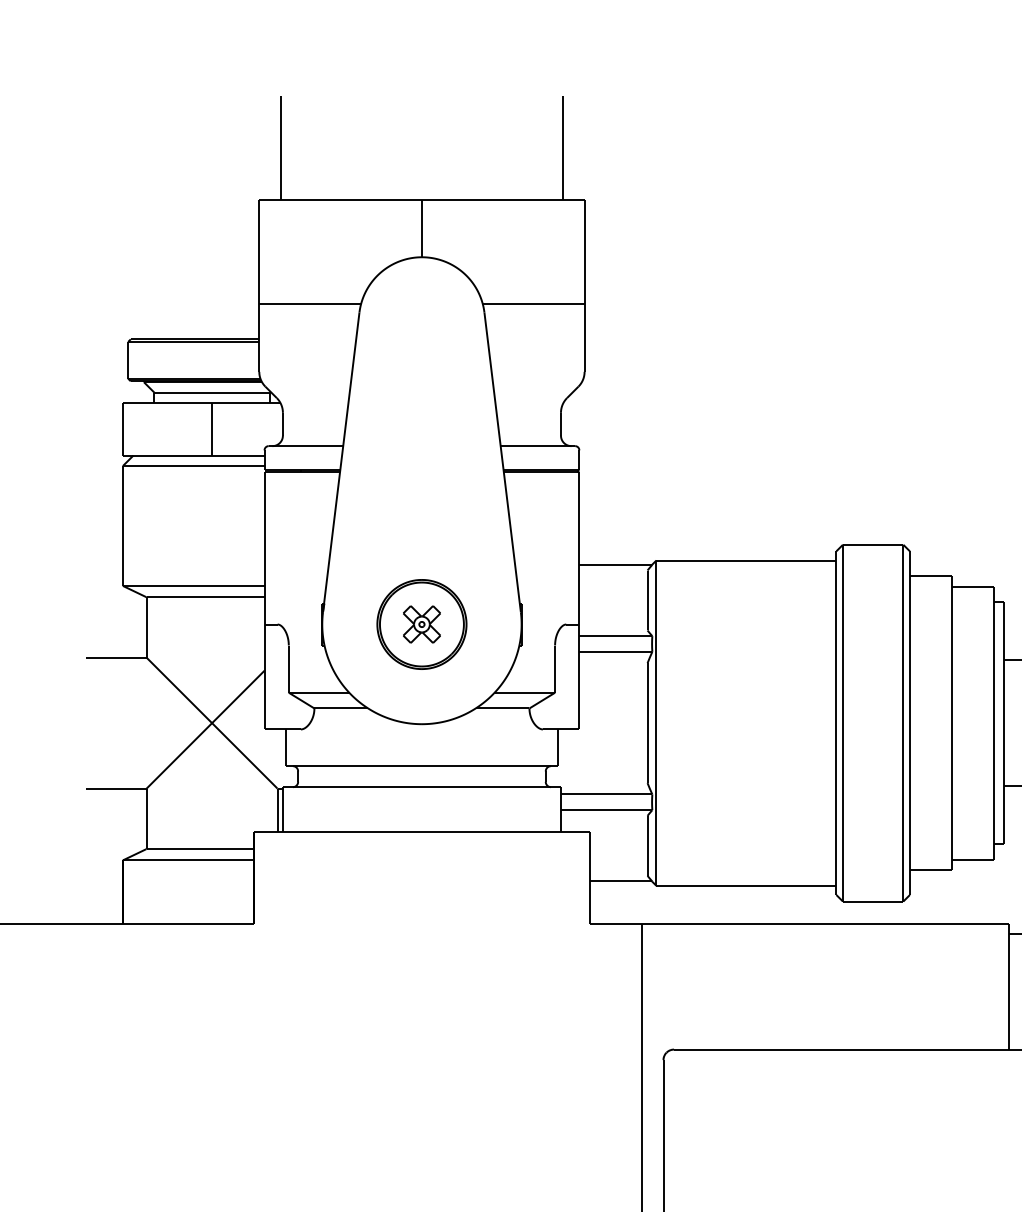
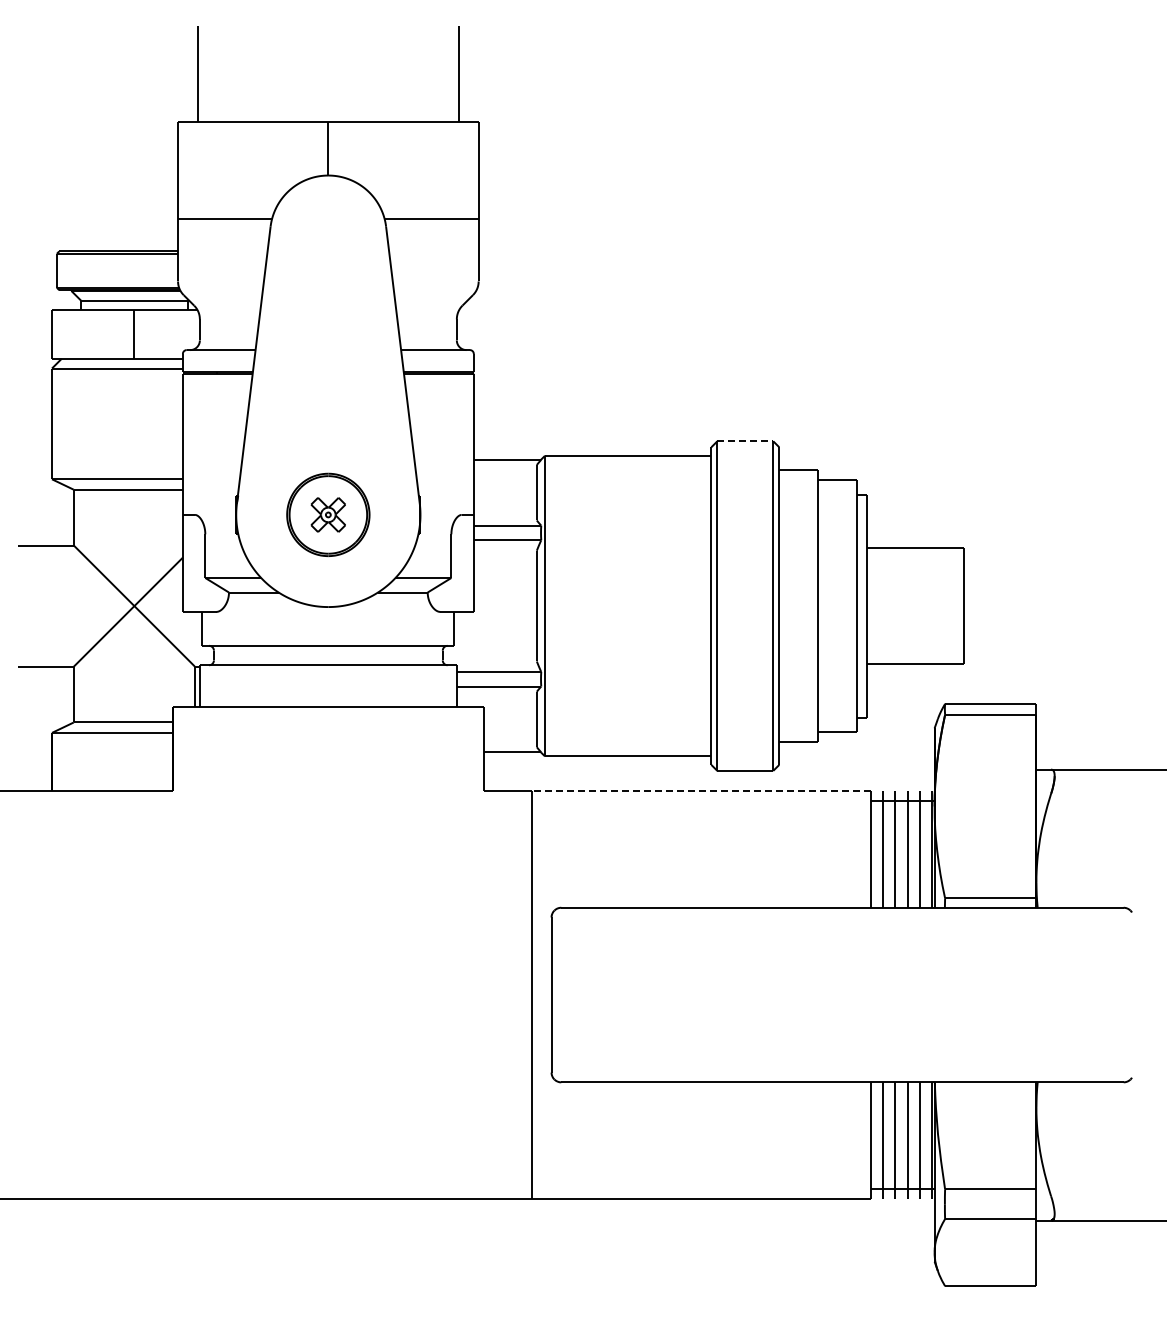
line: (873, 545) -> (745, 441), solid -> dashed
line: (825, 923) -> (701, 791), solid -> dashed

